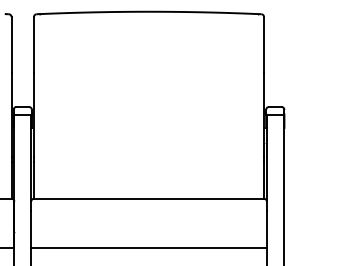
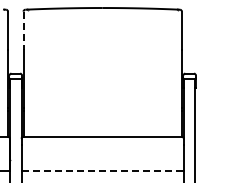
line: (34, 45) -> (23, 31), solid -> dashed
line: (150, 247) -> (103, 170), solid -> dashed

